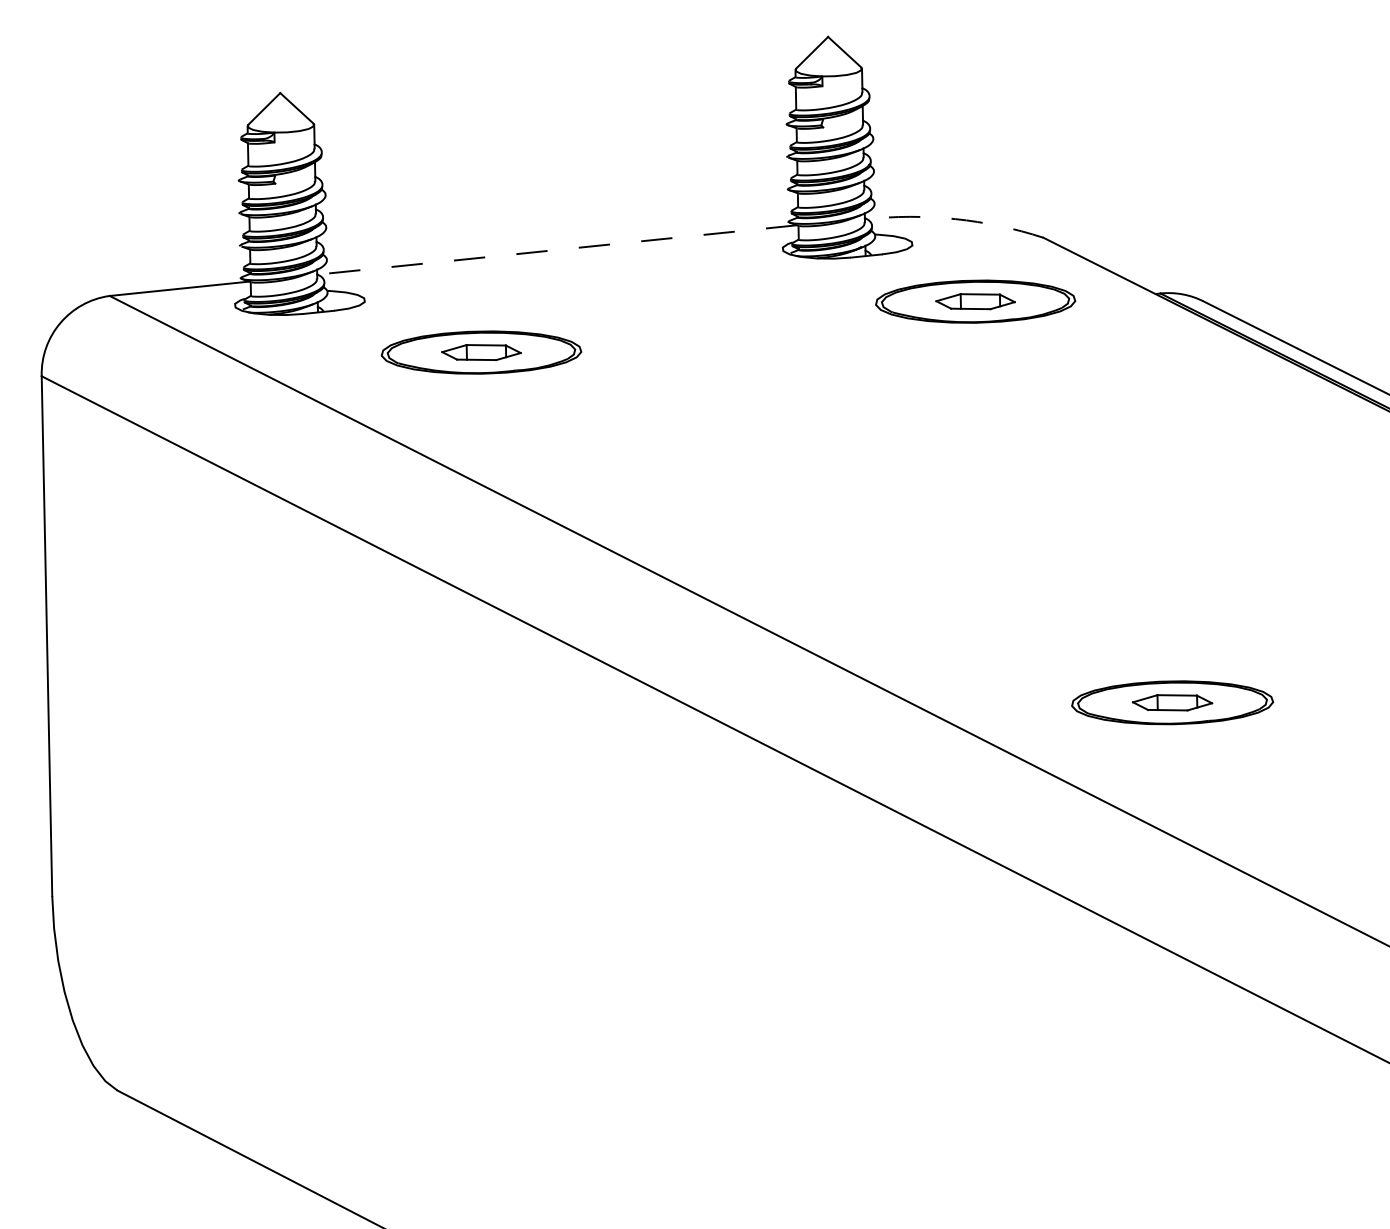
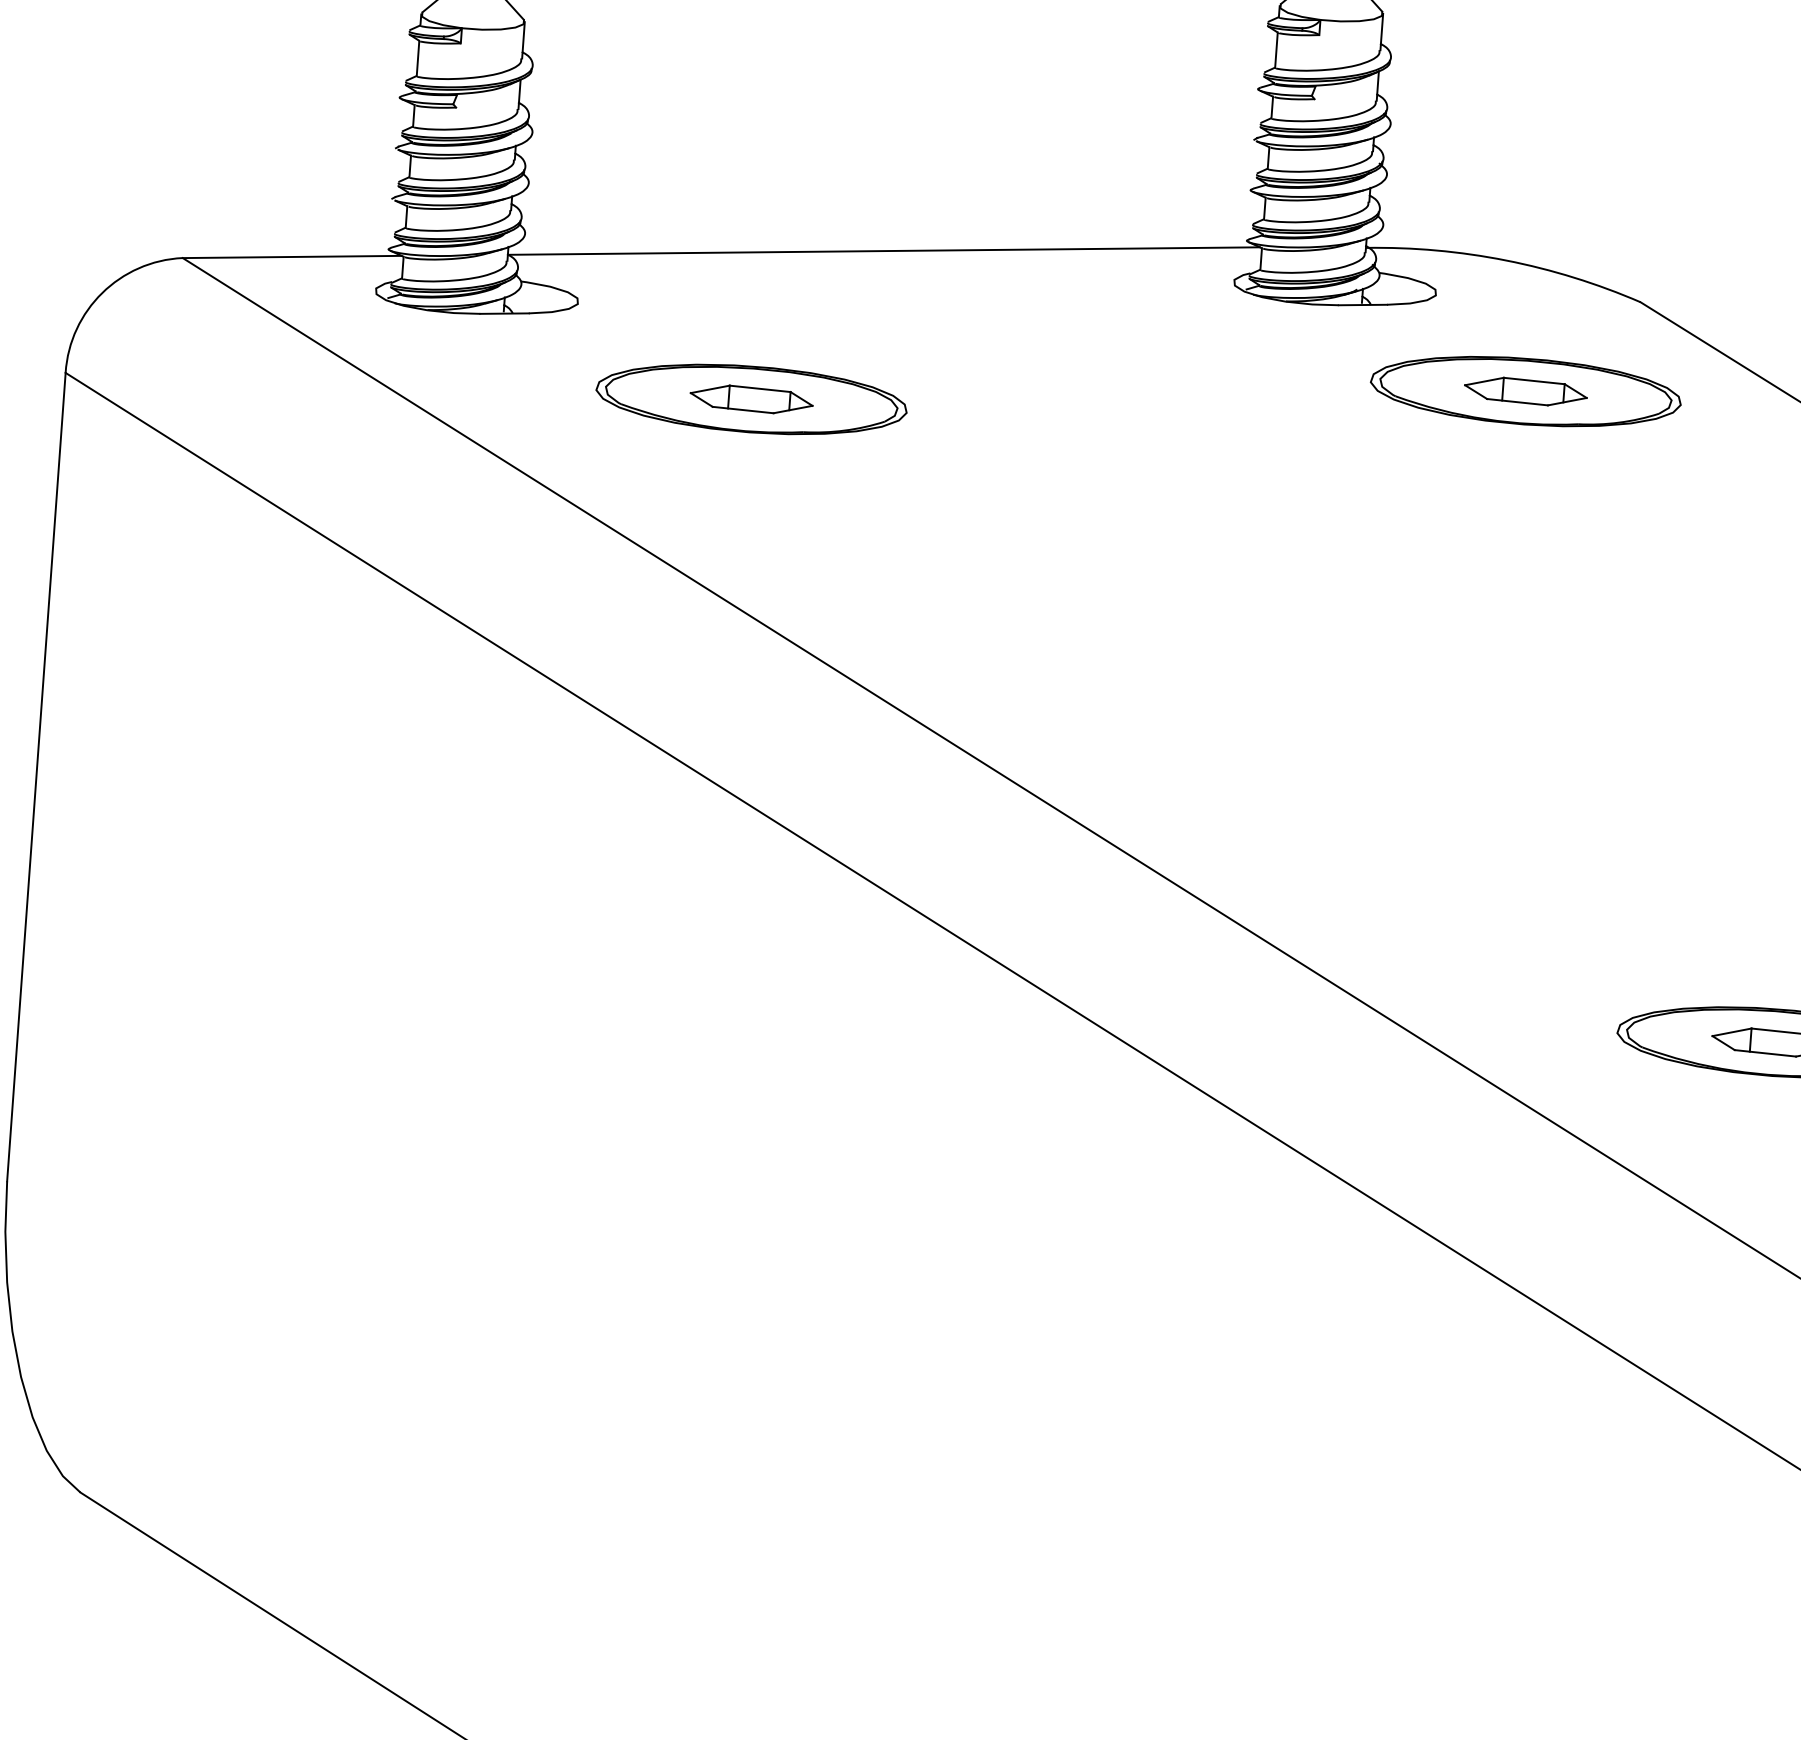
arc: (955, 219) -> (1506, 261), dashed -> solid
line: (556, 250) -> (882, 251), dashed -> solid

